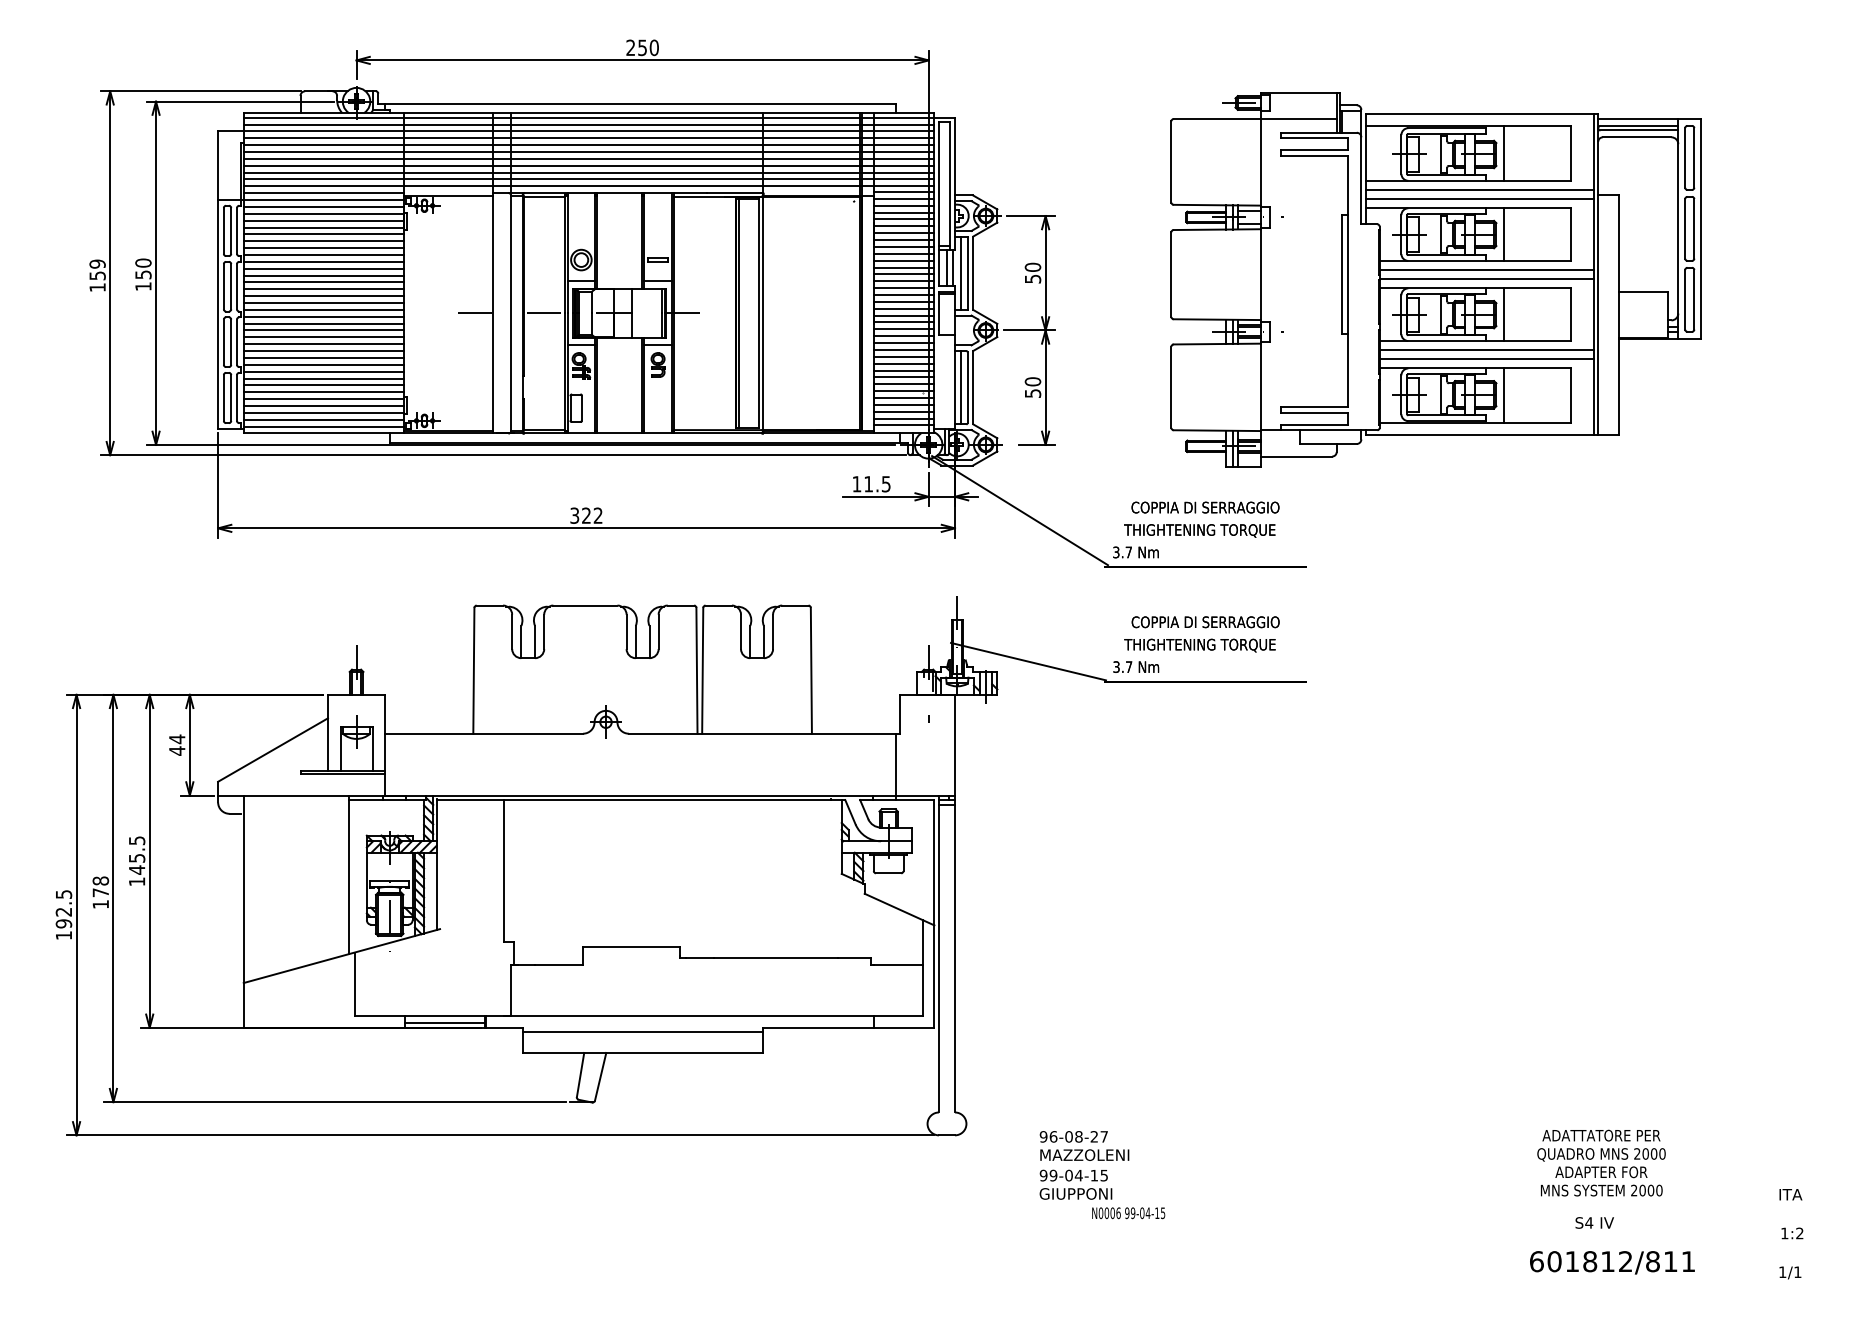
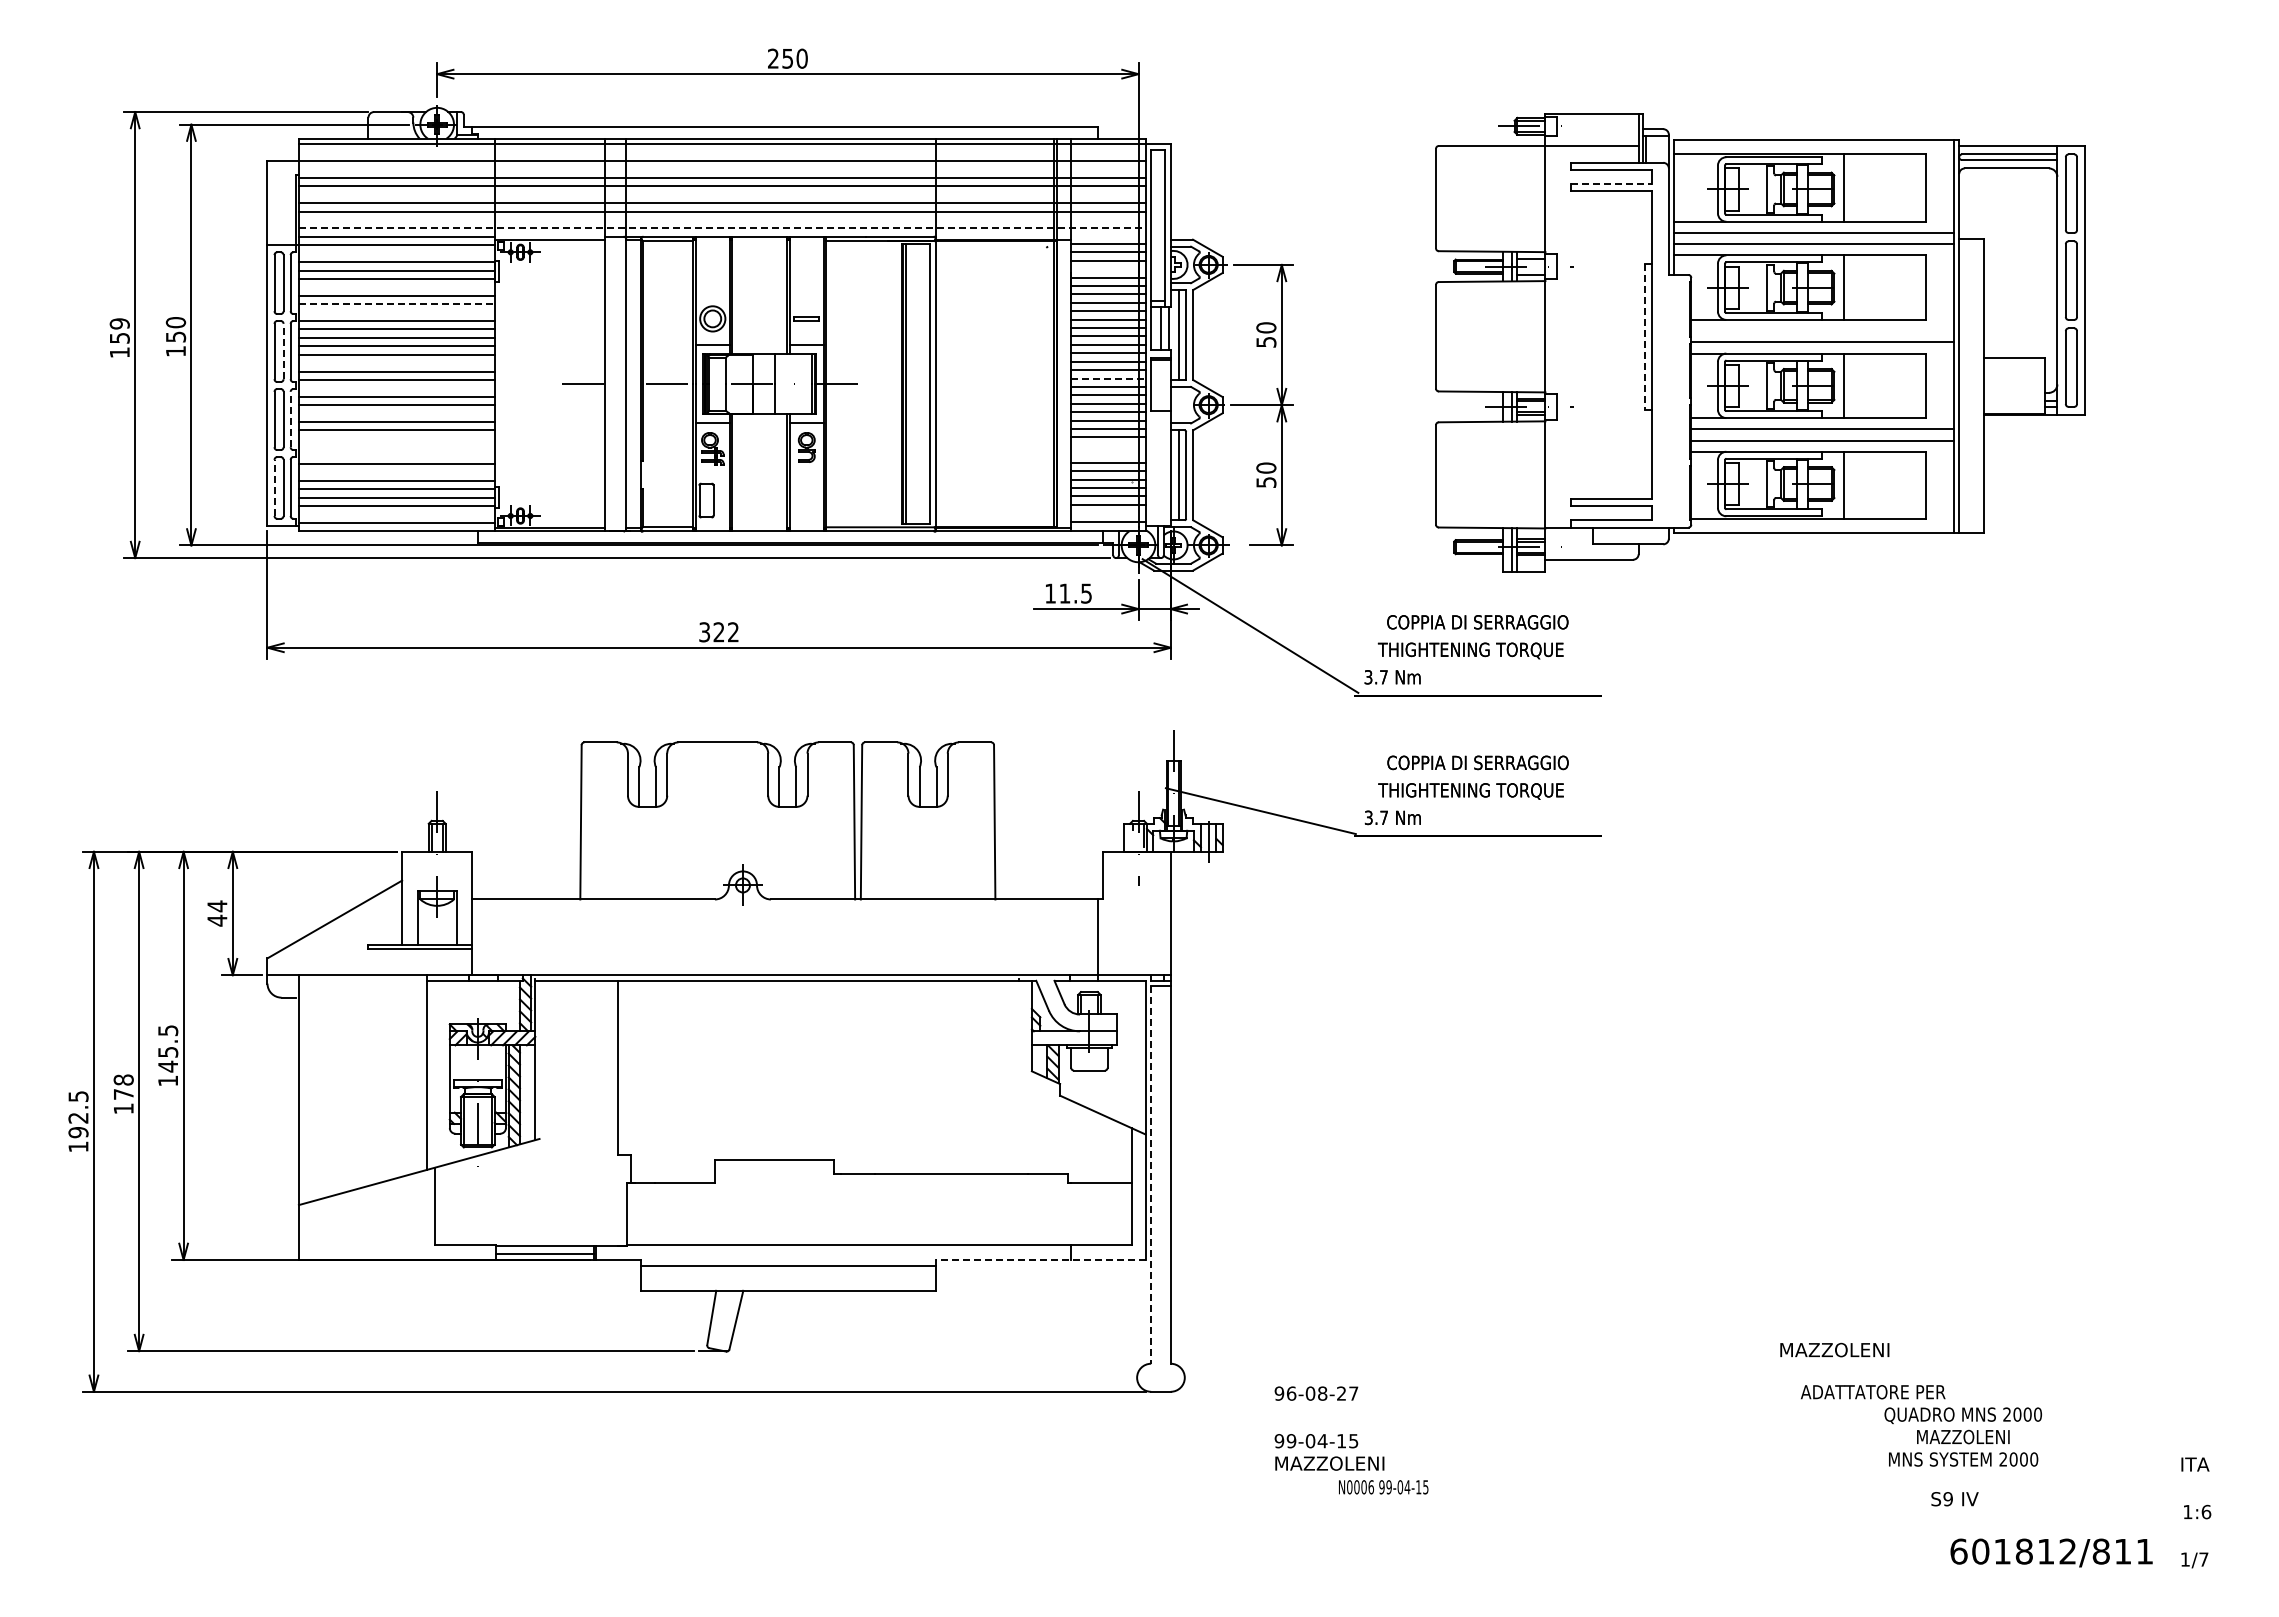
line: (588, 124) -> (721, 152), removed
line: (588, 138) -> (721, 169), removed
line: (1314, 149) -> (1611, 183), solid -> dashed
line: (588, 158) -> (721, 194), removed
line: (588, 179) -> (721, 220), removed
line: (589, 186) -> (722, 228), solid -> dashed
line: (904, 192) -> (1108, 235), removed
line: (323, 206) -> (396, 253), removed
line: (904, 219) -> (1108, 269), removed
line: (323, 234) -> (396, 287), removed
line: (324, 248) -> (397, 304), solid -> dashed
line: (323, 254) -> (396, 312), removed
line: (1486, 270) -> (1822, 331), removed
line: (1342, 274) -> (1645, 336), solid -> dashed
line: (231, 286) -> (283, 351), solid -> dashed
line: (323, 296) -> (396, 363), removed
line: (904, 308) -> (1108, 378), solid -> dashed
line: (323, 316) -> (396, 388), removed
line: (323, 337) -> (396, 413), removed
line: (236, 342) -> (290, 419), solid -> dashed
line: (323, 357) -> (396, 438), removed
line: (904, 363) -> (1108, 445), removed
line: (323, 364) -> (396, 447), removed
line: (904, 370) -> (1108, 454), removed
line: (323, 371) -> (396, 455), removed
line: (323, 385) -> (396, 472), removed
line: (223, 397) -> (274, 487), solid -> dashed
line: (904, 418) -> (1108, 513), removed
line: (323, 419) -> (396, 514), removed
line: (939, 954) -> (1151, 1169), solid -> dashed
line: (848, 1027) -> (1040, 1259), solid -> dashed
text: (1601, 1135) -> (1873, 1392), moved
text: (1084, 1154) -> (1834, 1349), moved
text: (1600, 1171) -> (1962, 1436), ADAPTER FOR -> MAZZOLENI
text: (1084, 1193) -> (1329, 1463), GIUPPONI -> MAZZOLENI
text: (1589, 1223) -> (1948, 1499), S4 -> S9
text: (1799, 1233) -> (2206, 1511), 1:2 -> 1:6
text: (1612, 1262) -> (2051, 1552), moved
text: (1797, 1272) -> (2203, 1559), 1/1 -> 1/7

